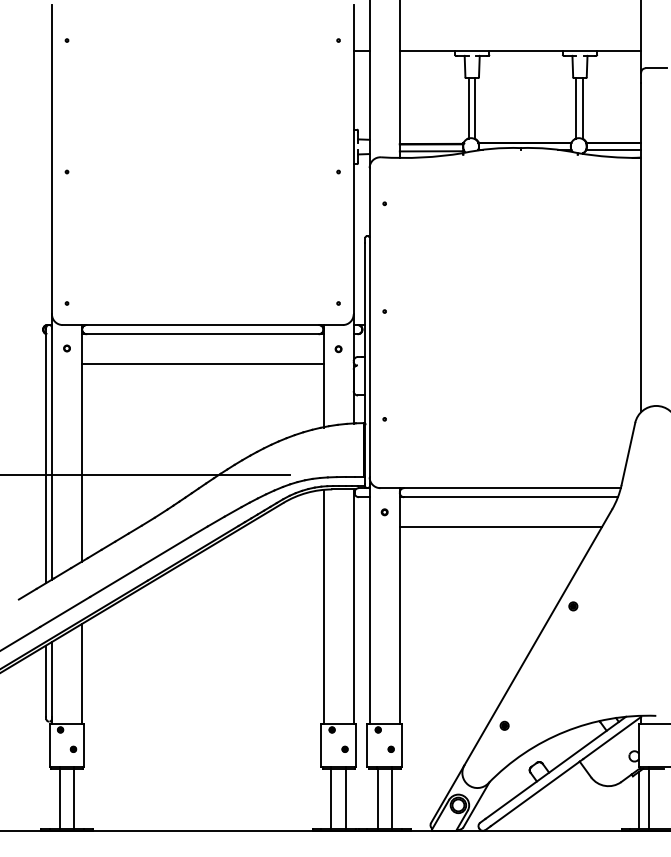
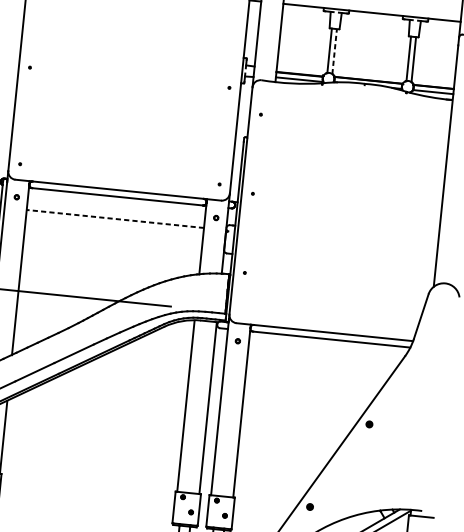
line: (475, 108) -> (334, 51), solid -> dashed
line: (202, 364) -> (115, 219), solid -> dashed
line: (500, 527) -> (321, 361), removed

